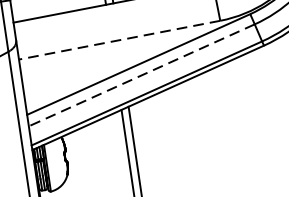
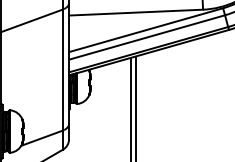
line: (118, 40) -> (135, 12), dashed -> solid
line: (142, 75) -> (147, 37), dashed -> solid

